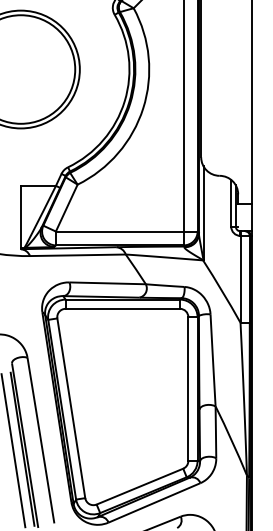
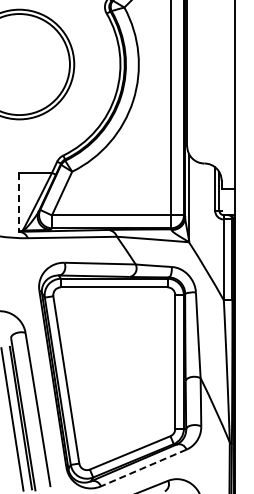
line: (21, 216) -> (19, 201), solid -> dashed
line: (154, 503) -> (143, 468), solid -> dashed

